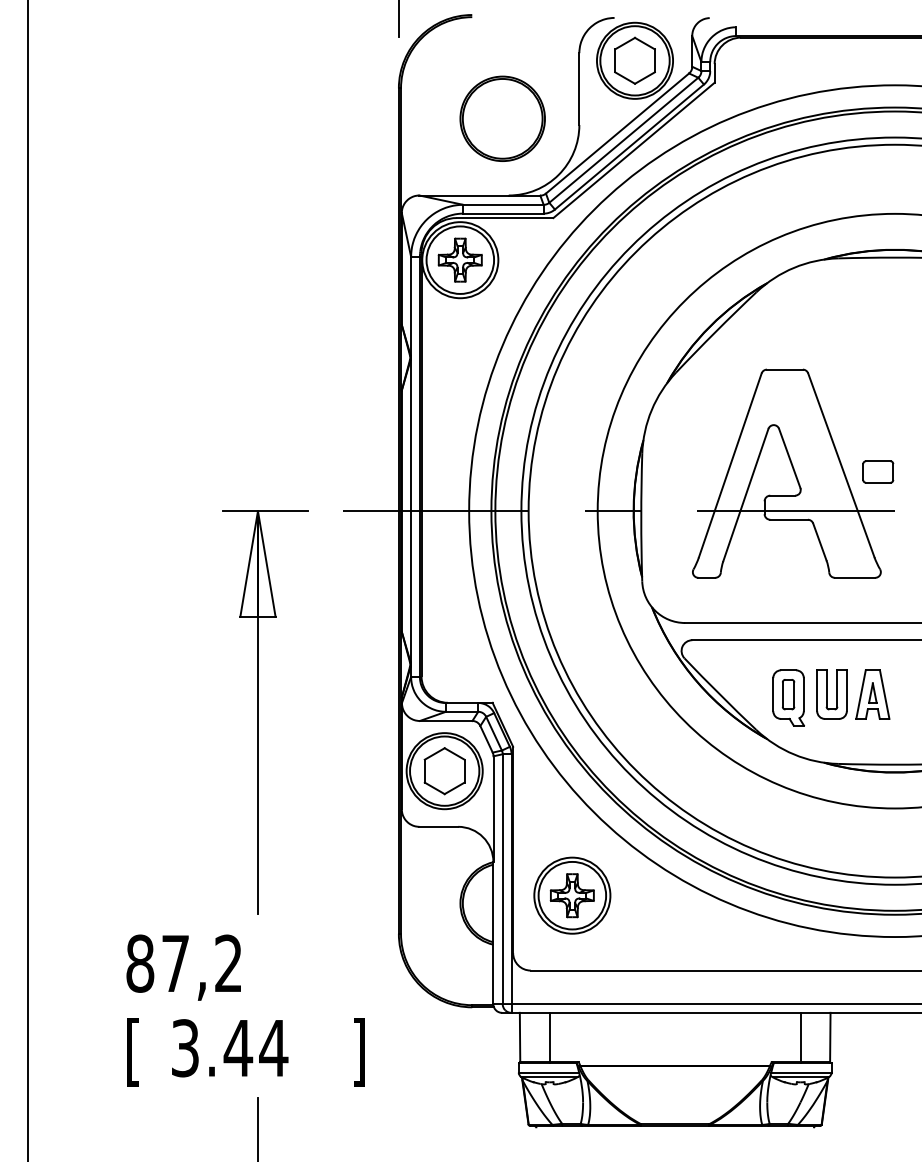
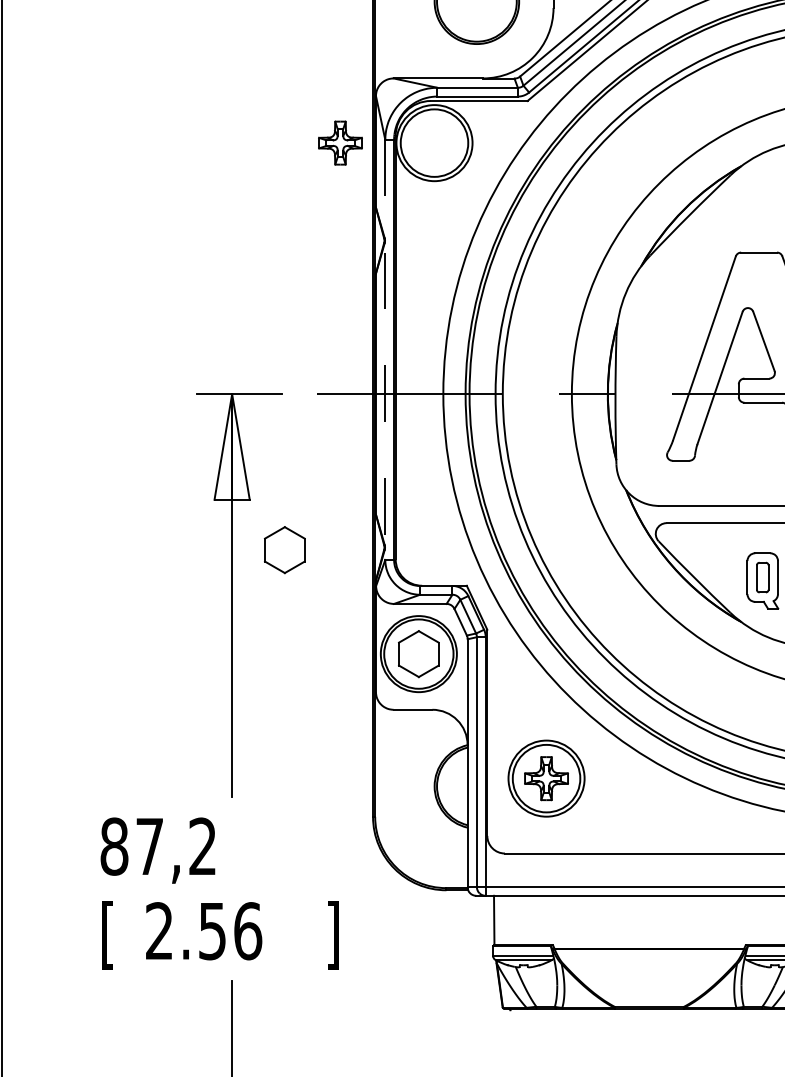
part: (459, 259) -> (339, 142), moved
line: (411, 466) -> (385, 349), solid -> dashed
part: (310, 667) -> (284, 550), added
line: (549, 1037) -> (523, 920), removed
line: (800, 1037) -> (774, 920), removed
text: (229, 1048) -> (203, 931), 3.44 -> 2.56

